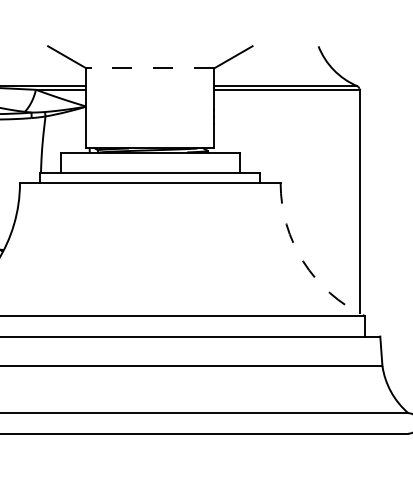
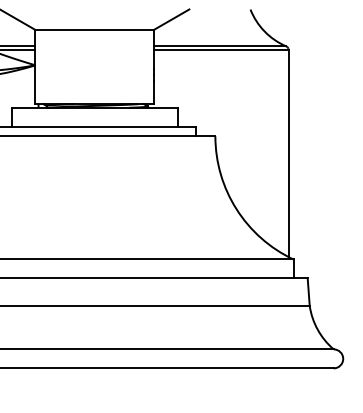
line: (150, 68) -> (94, 30), dashed -> solid
arc: (303, 261) -> (236, 208), dashed -> solid

